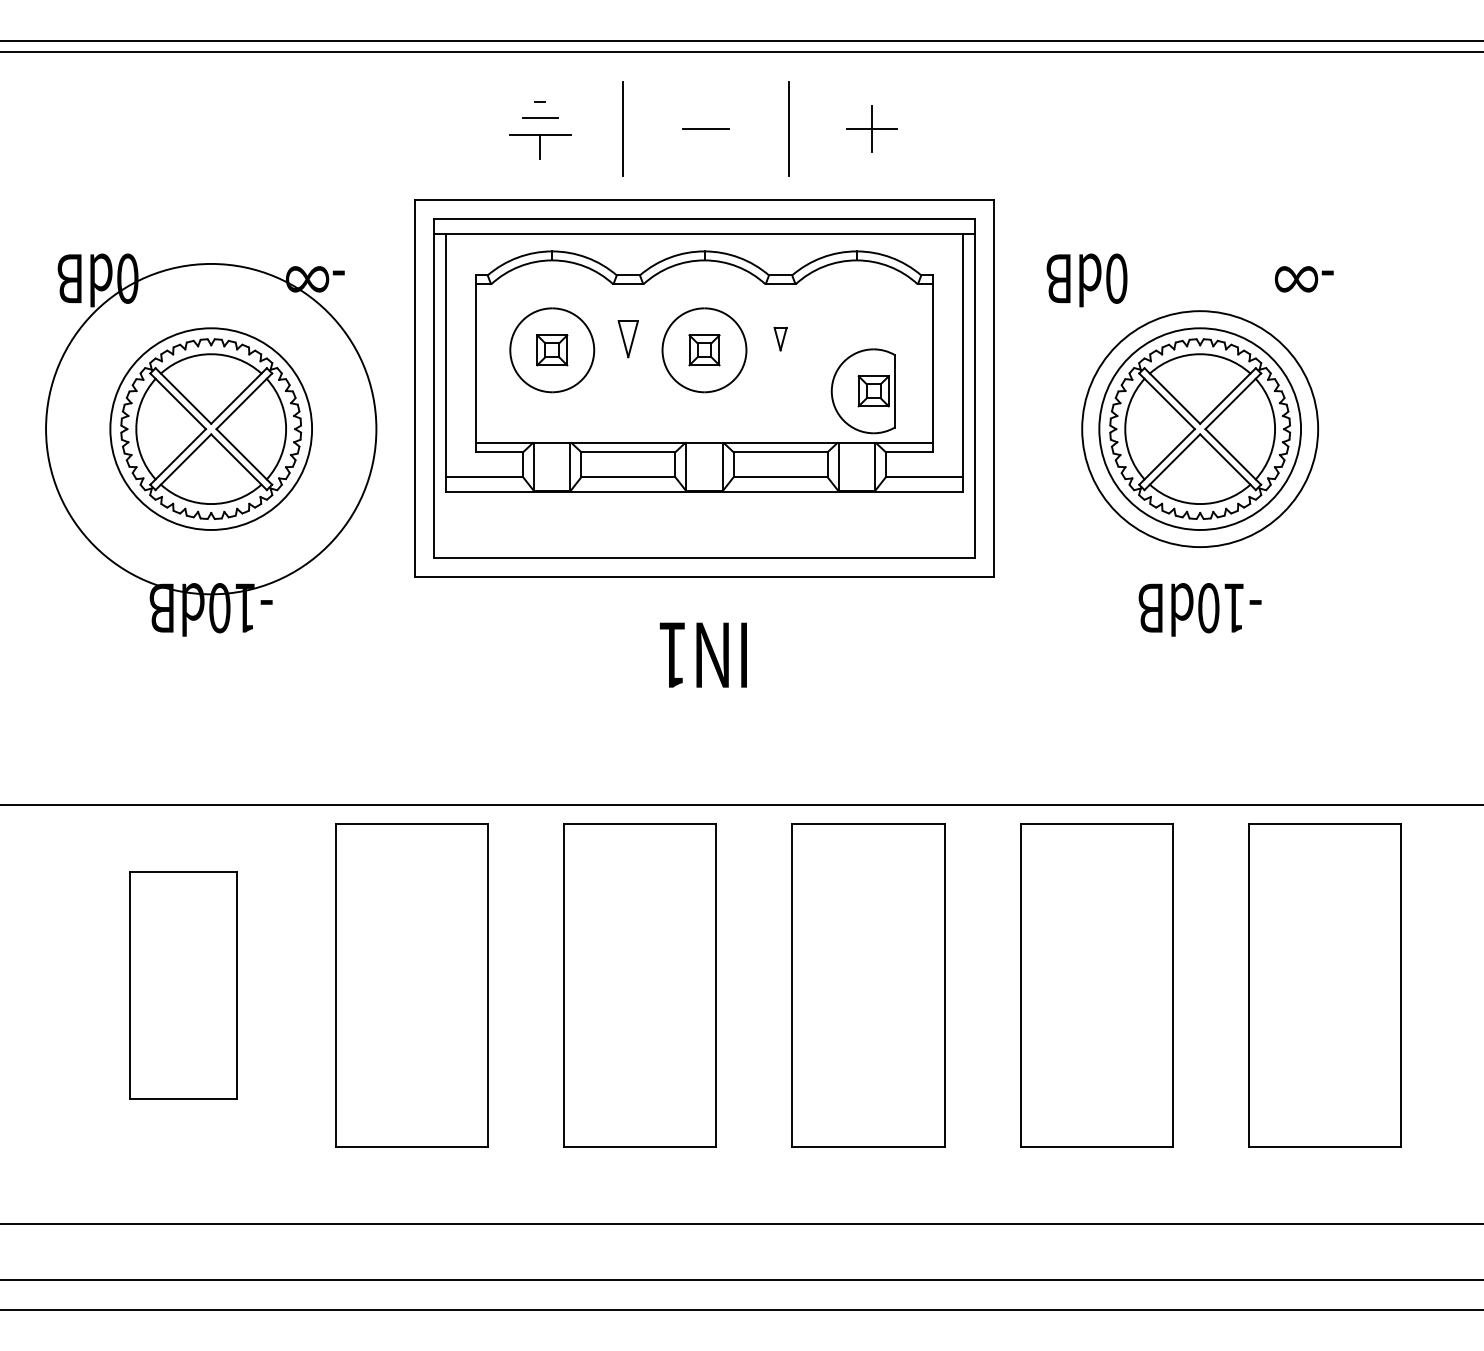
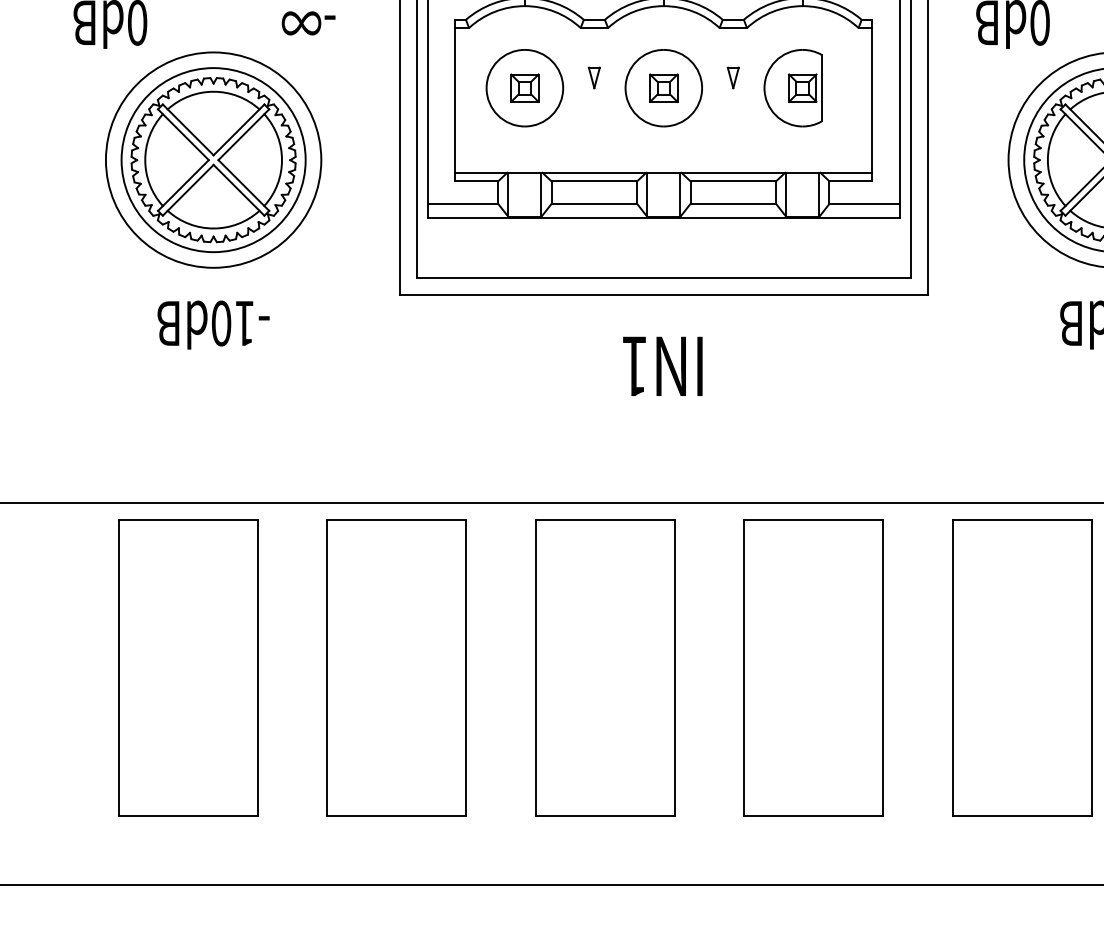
part: (628, 338) -> (594, 77), size x0.62
part: (862, 391) -> (792, 88), moved
circle: (211, 429) -> (213, 160), size x0.71
part: (183, 985) -> (188, 667), size x1.43

